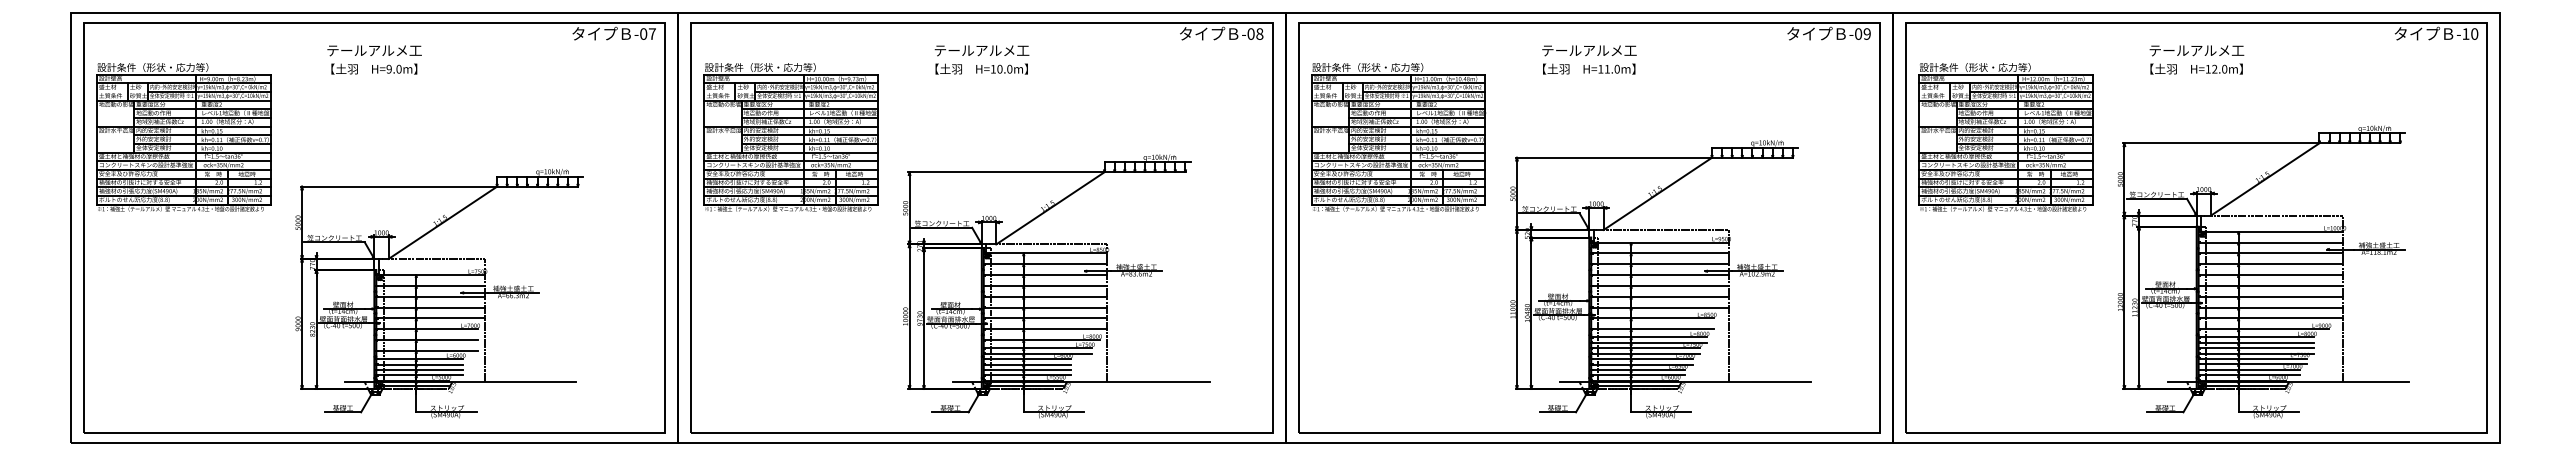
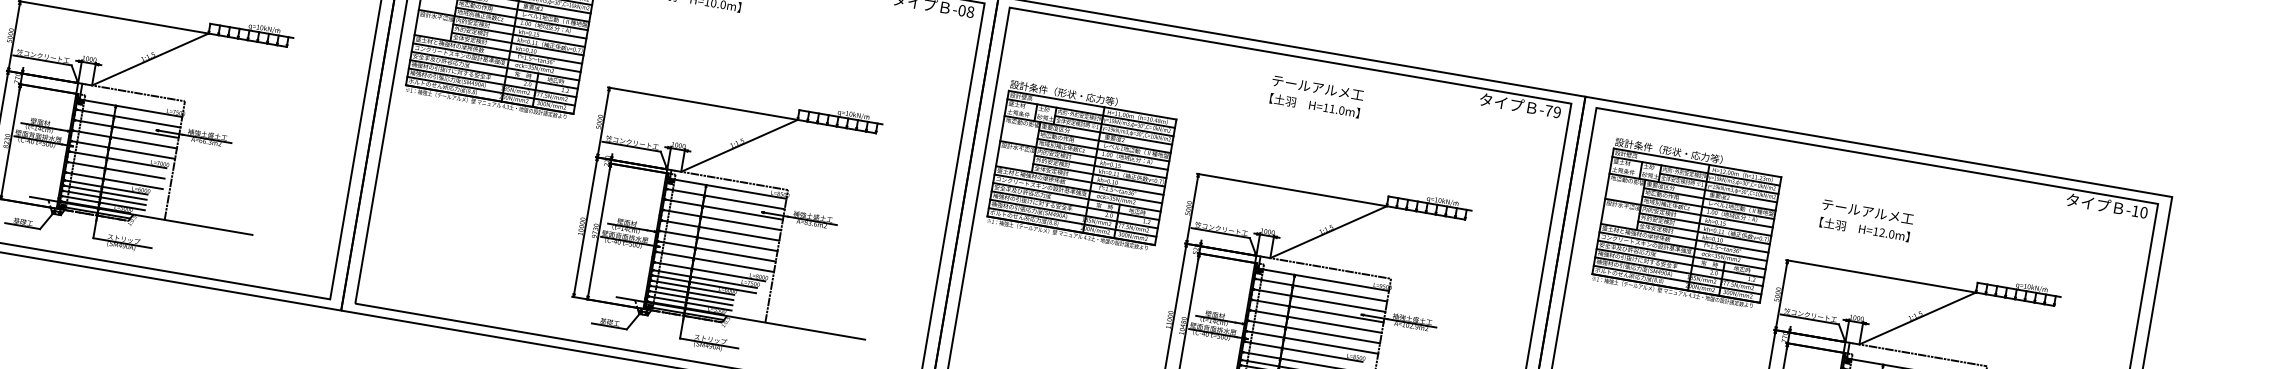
text: (1858, 33) -> (1548, 110), -09 -> -79
text: (1589, 59) -> (1316, 96), moved
text: (2196, 59) -> (1866, 220), moved
part: (1398, 137) -> (1082, 165), moved
part: (2005, 137) -> (1686, 223), moved

